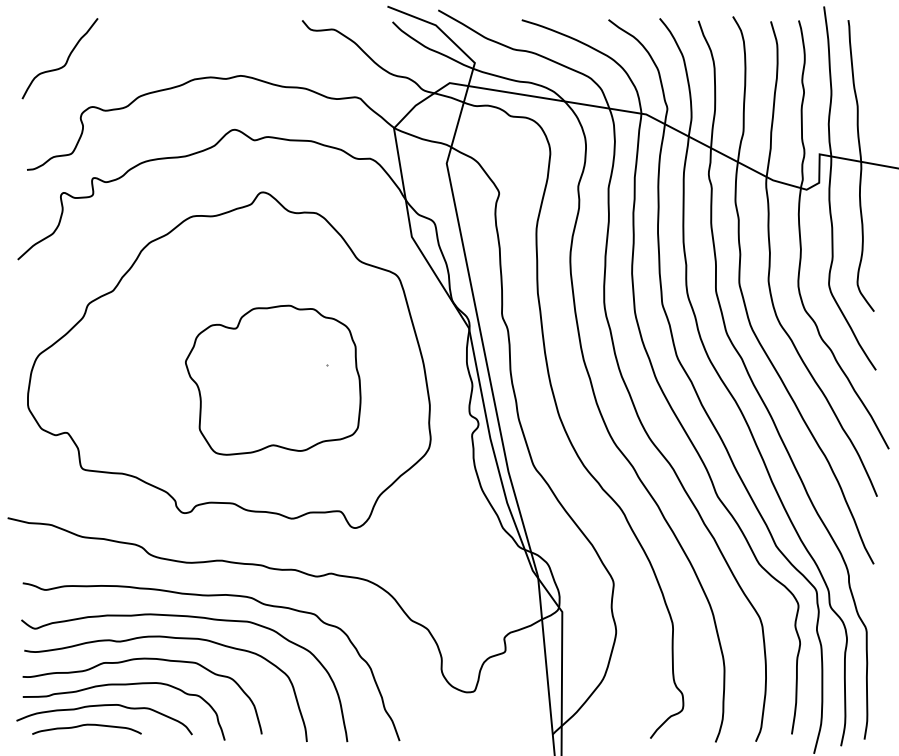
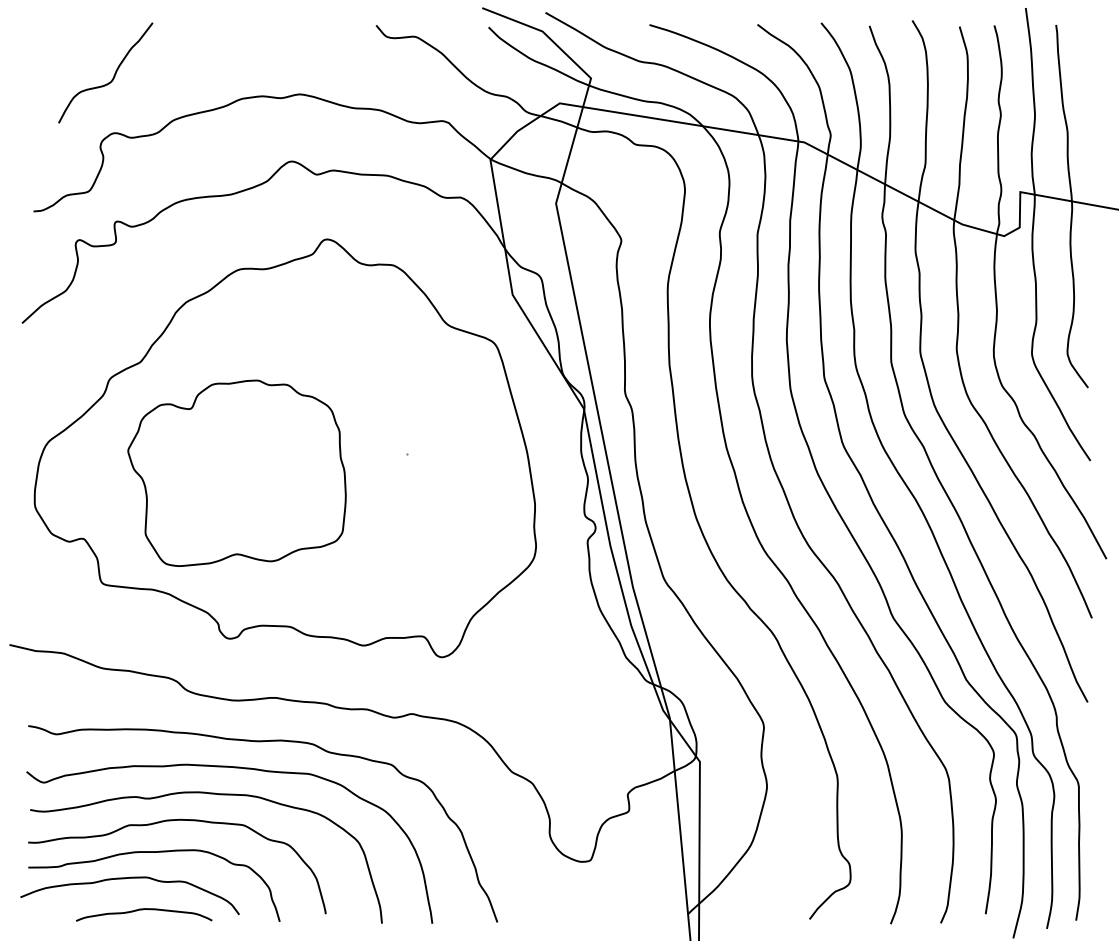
curve: (66, 60) -> (113, 75), moved
part: (272, 379) -> (236, 472), moved
curve: (86, 725) -> (143, 910), moved

